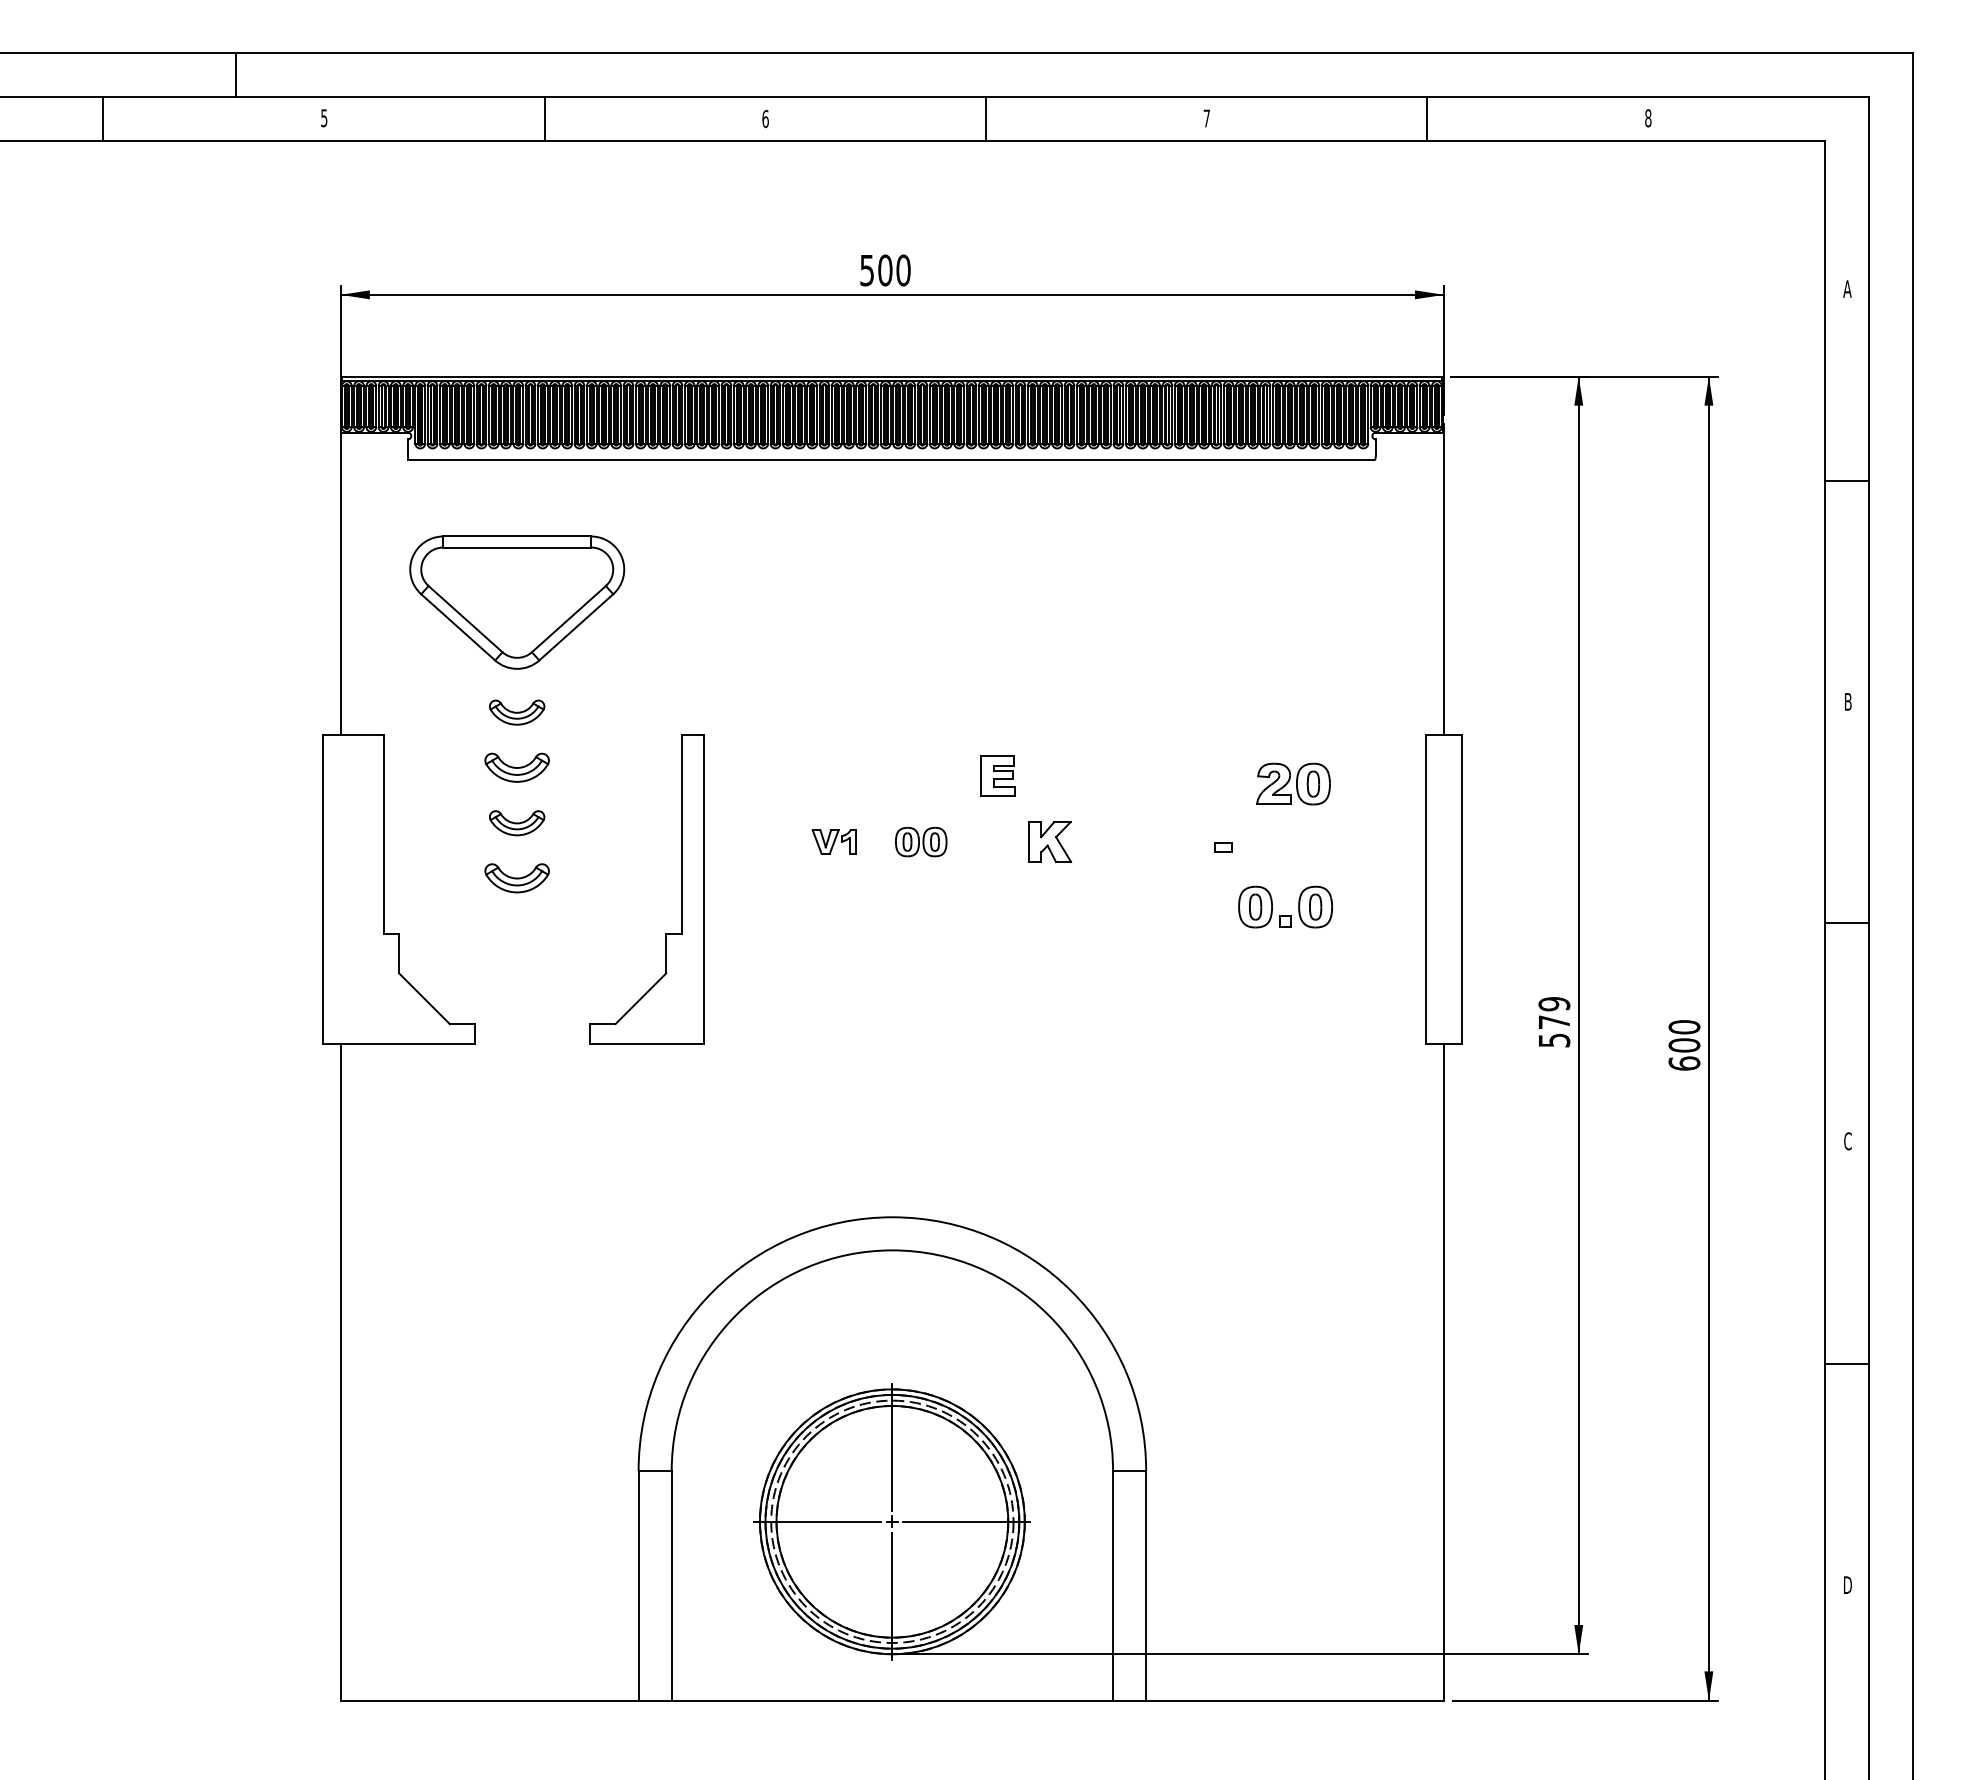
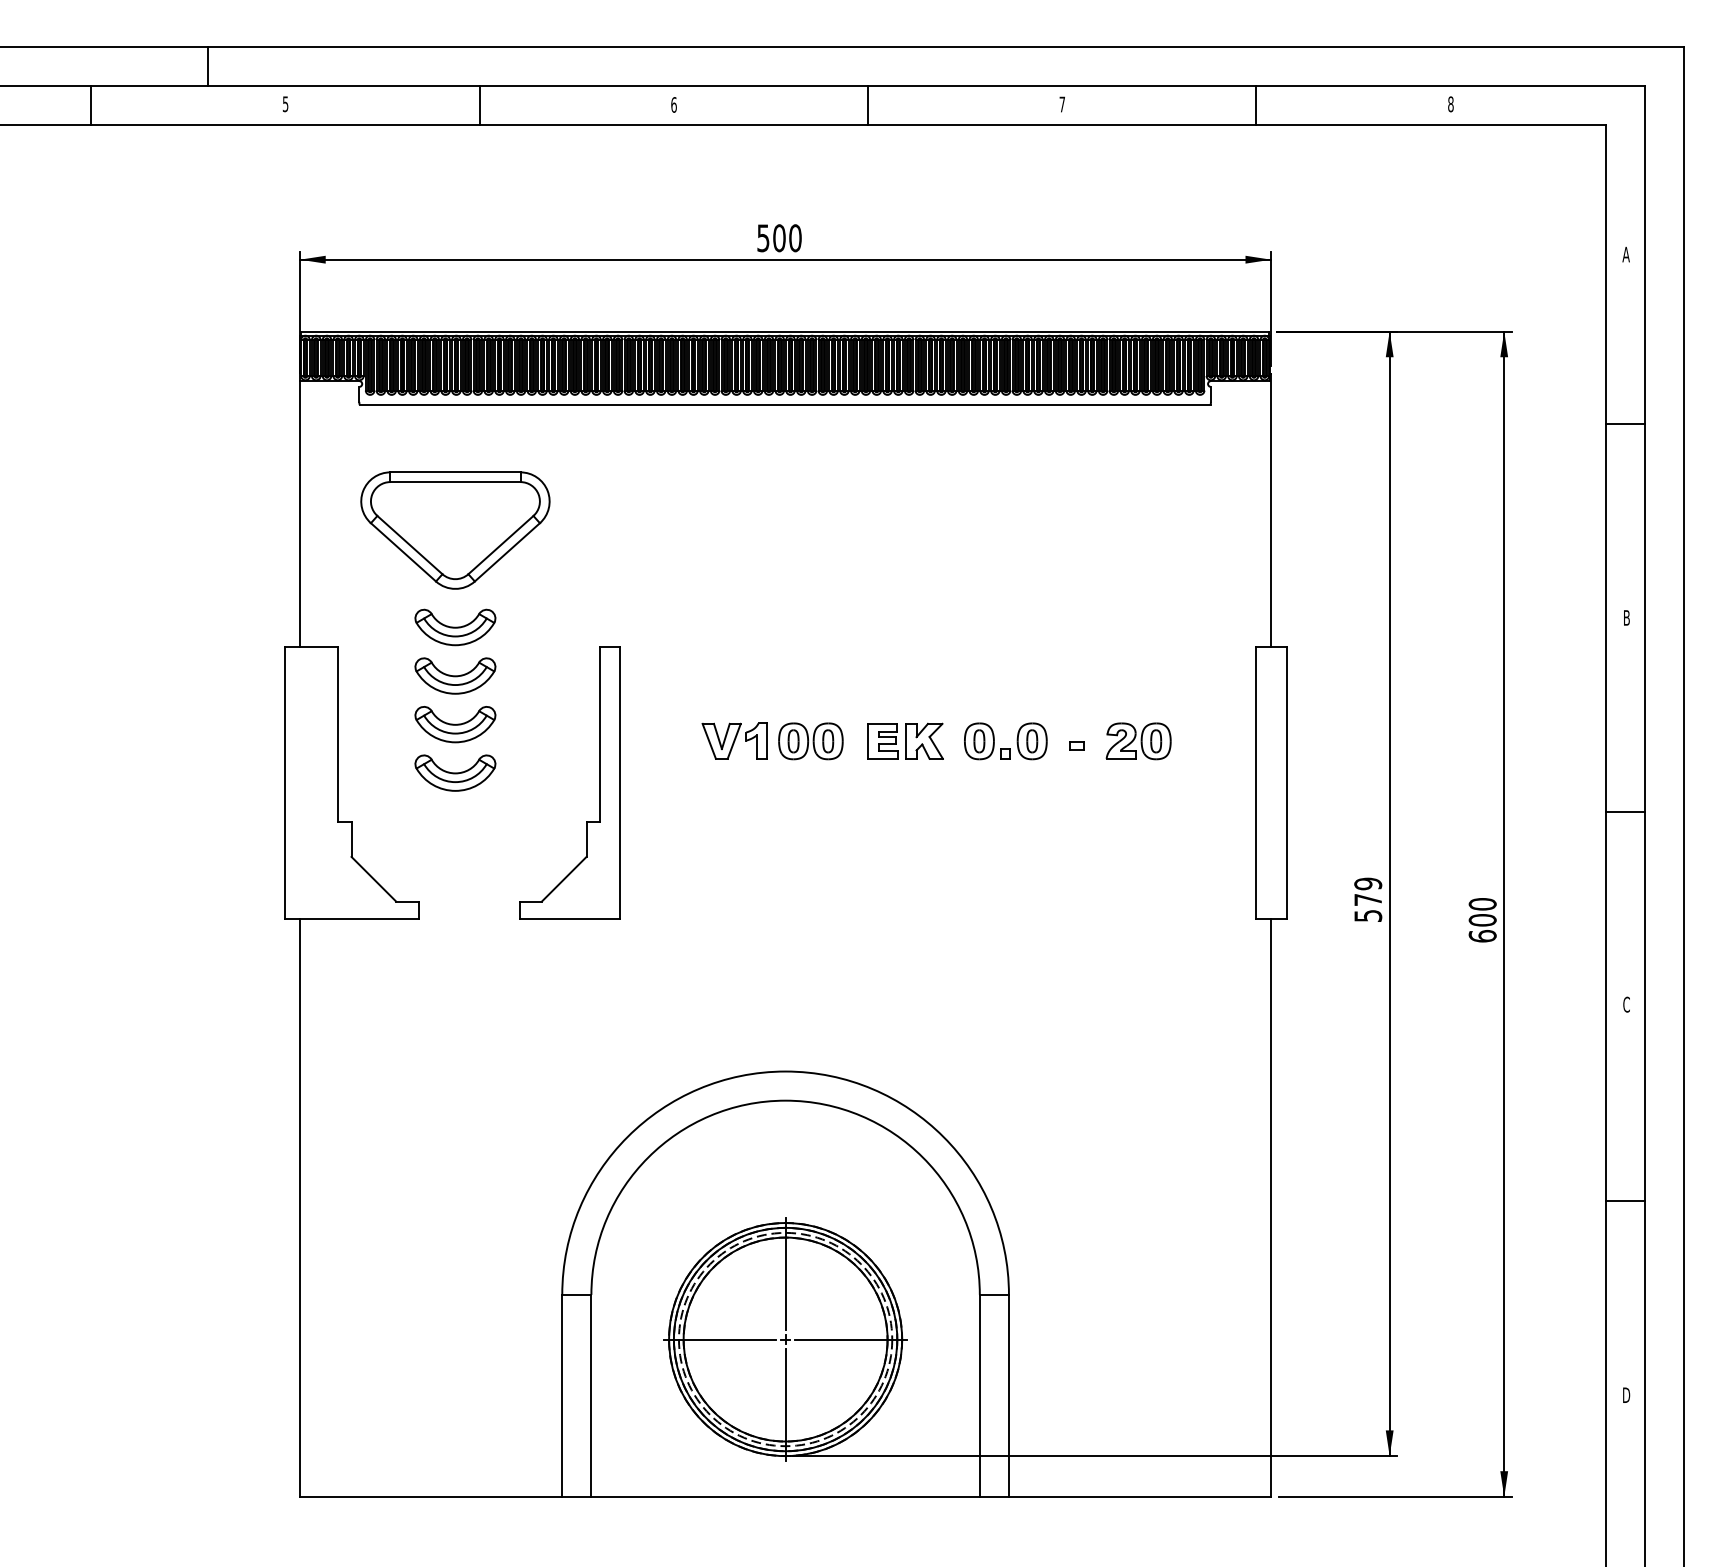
part: (516, 712) -> (454, 627), size x1.67
part: (516, 767) -> (454, 675), size x1.43
part: (997, 775) -> (882, 740), moved
part: (1293, 783) -> (1138, 740), moved
part: (516, 823) -> (454, 724), size x1.67
part: (834, 841) -> (734, 740), size x1.67
part: (921, 841) -> (811, 740), size x1.43
part: (516, 878) -> (454, 773), size x1.43
part: (1285, 915) -> (1005, 748), moved

